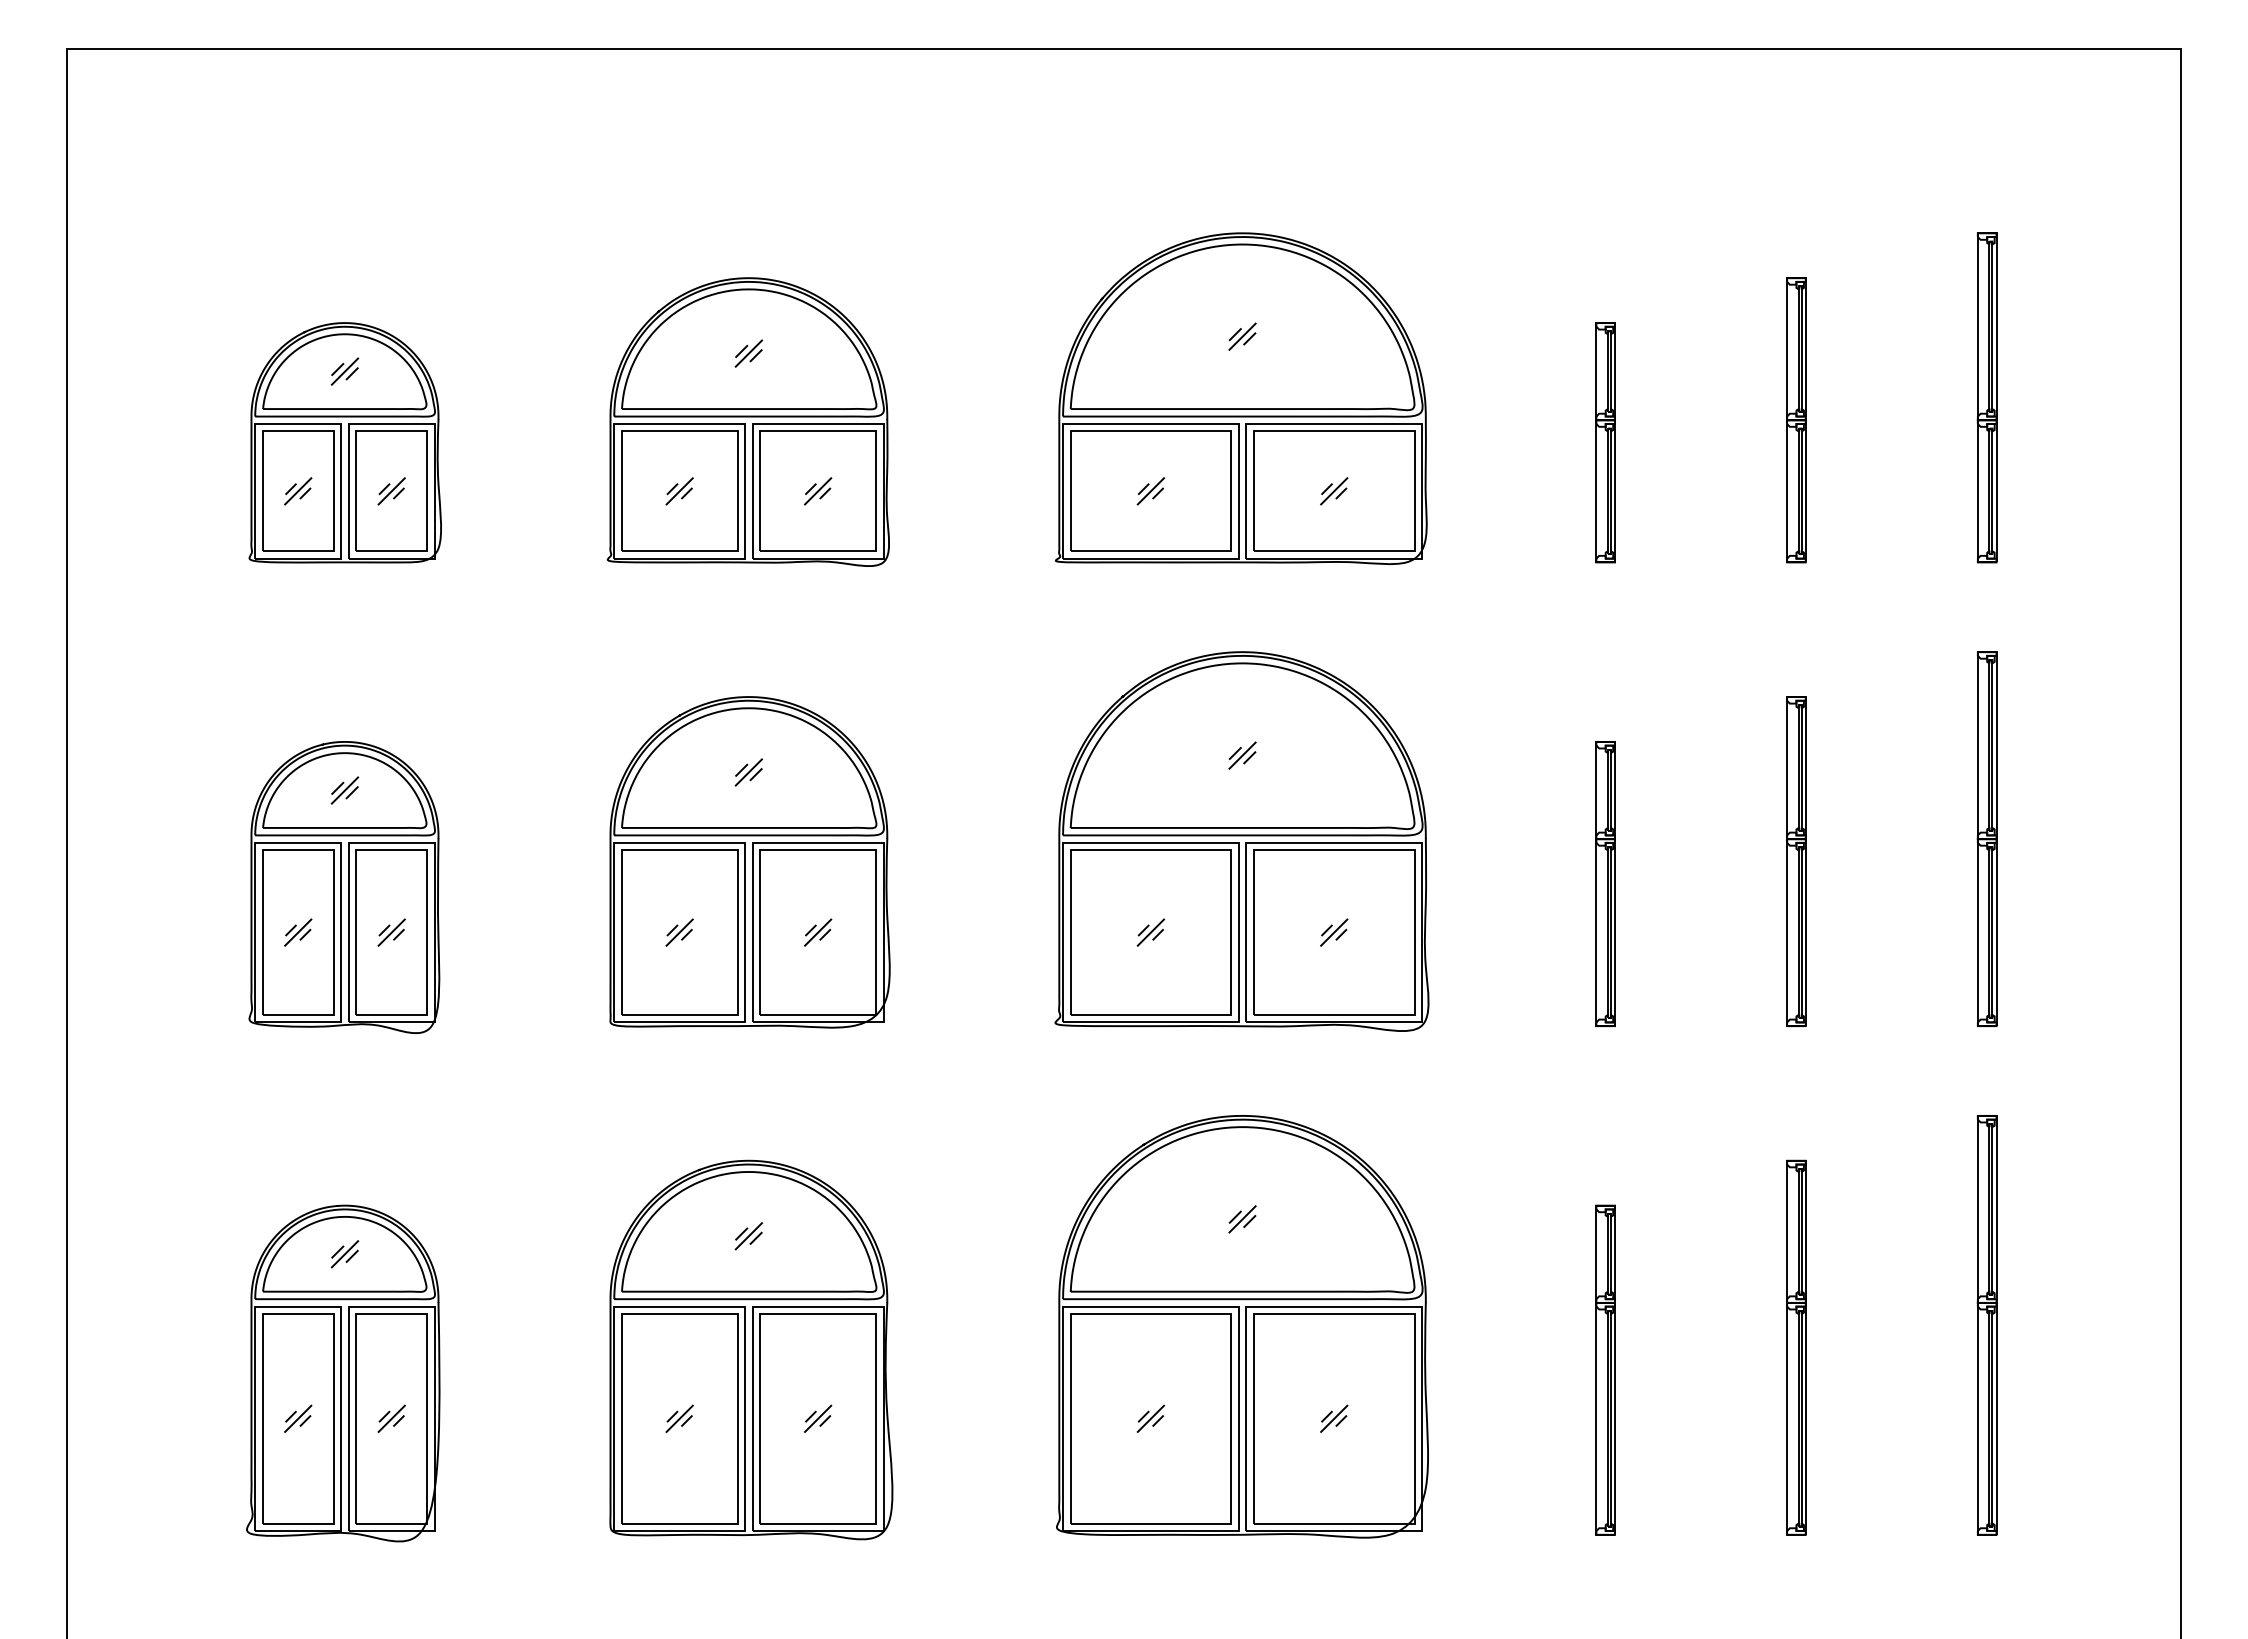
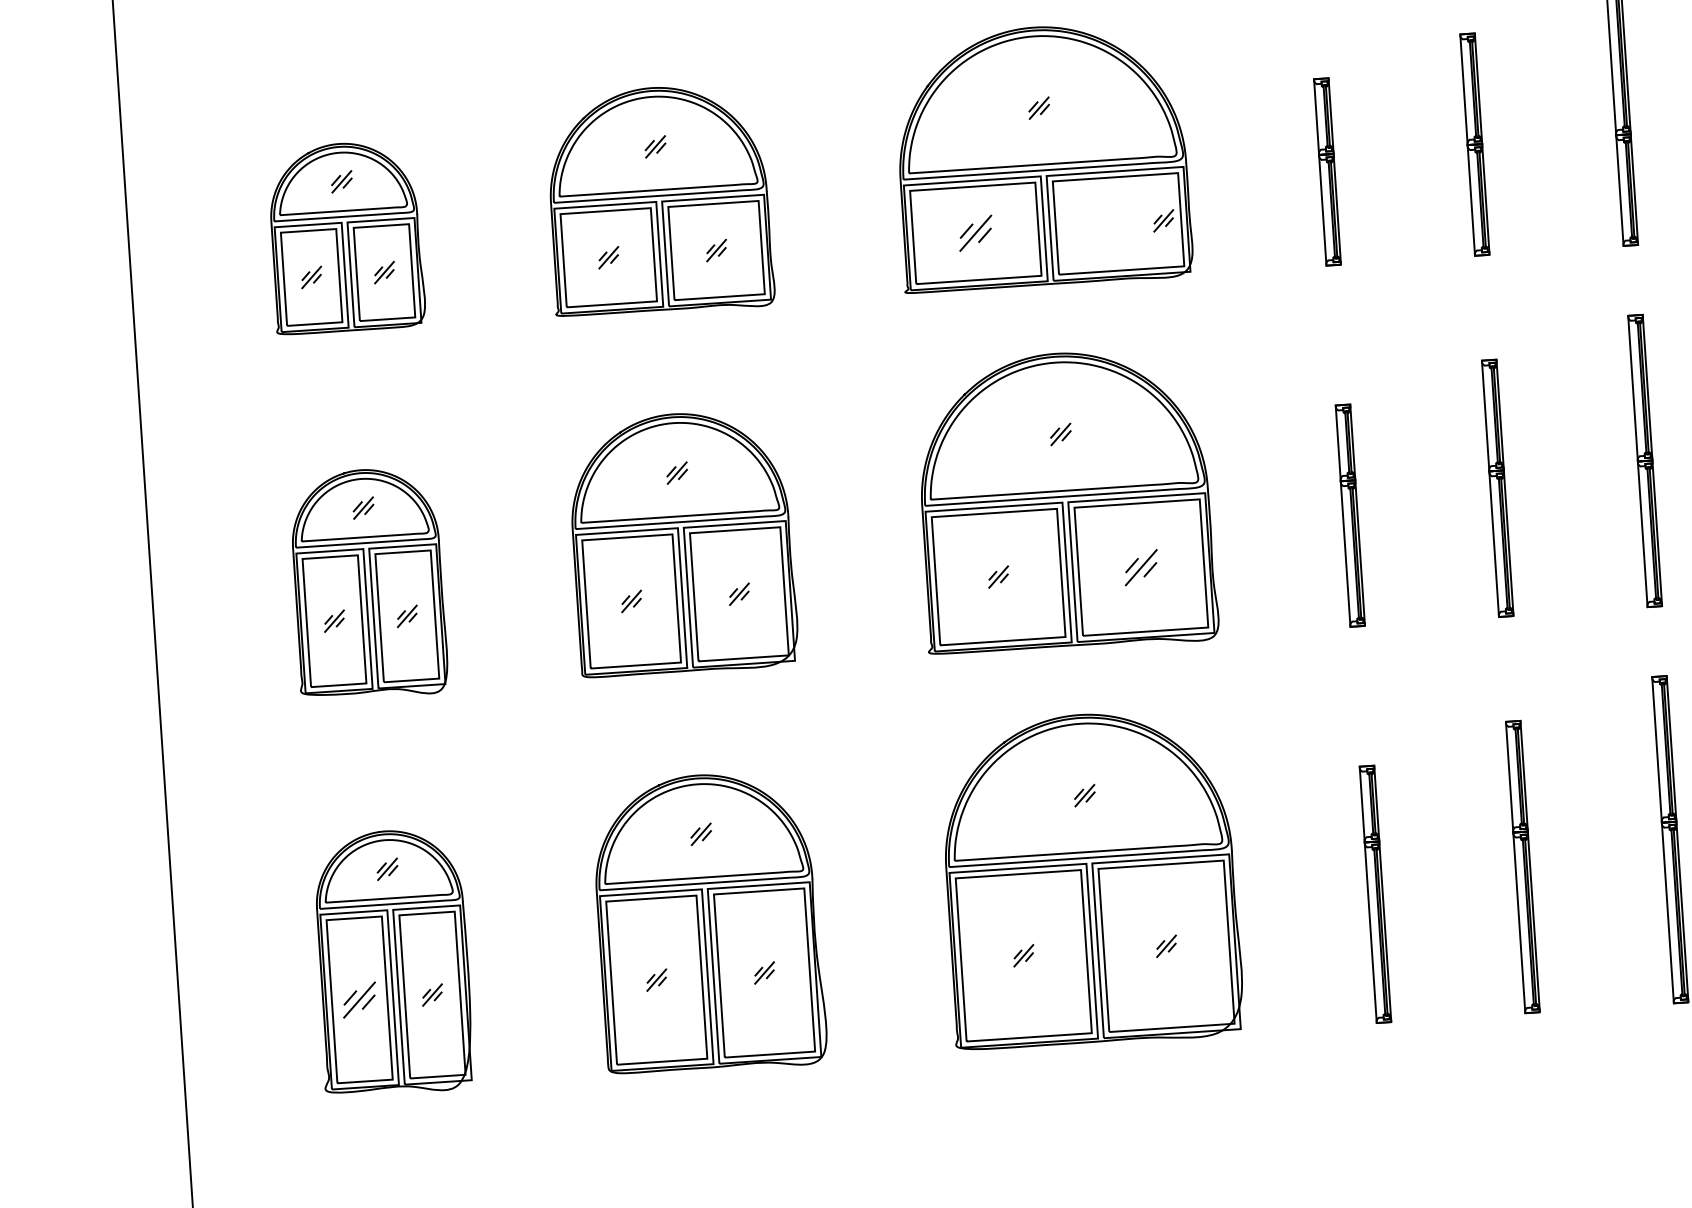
part: (1150, 491) -> (975, 233), size x1.6
part: (1334, 491) -> (1163, 220), moved
part: (1334, 932) -> (1141, 567), size x1.6
part: (298, 1418) -> (359, 999), size x1.6

